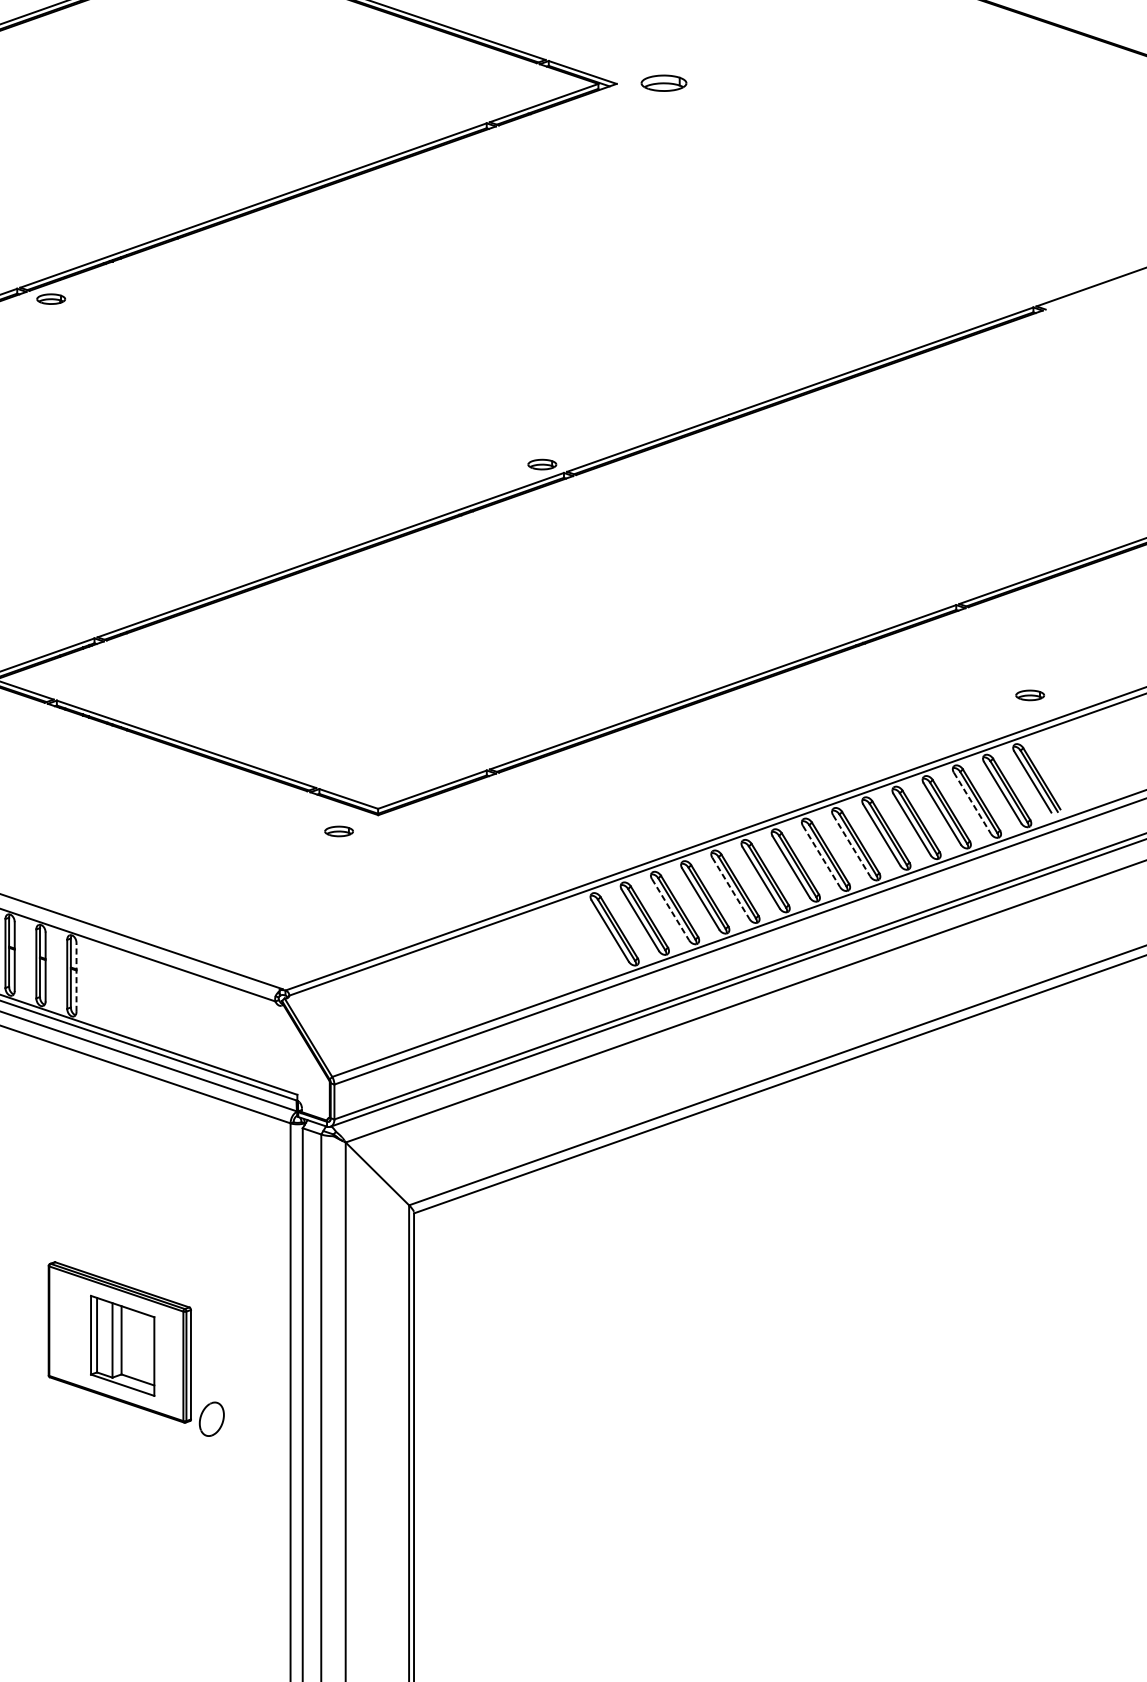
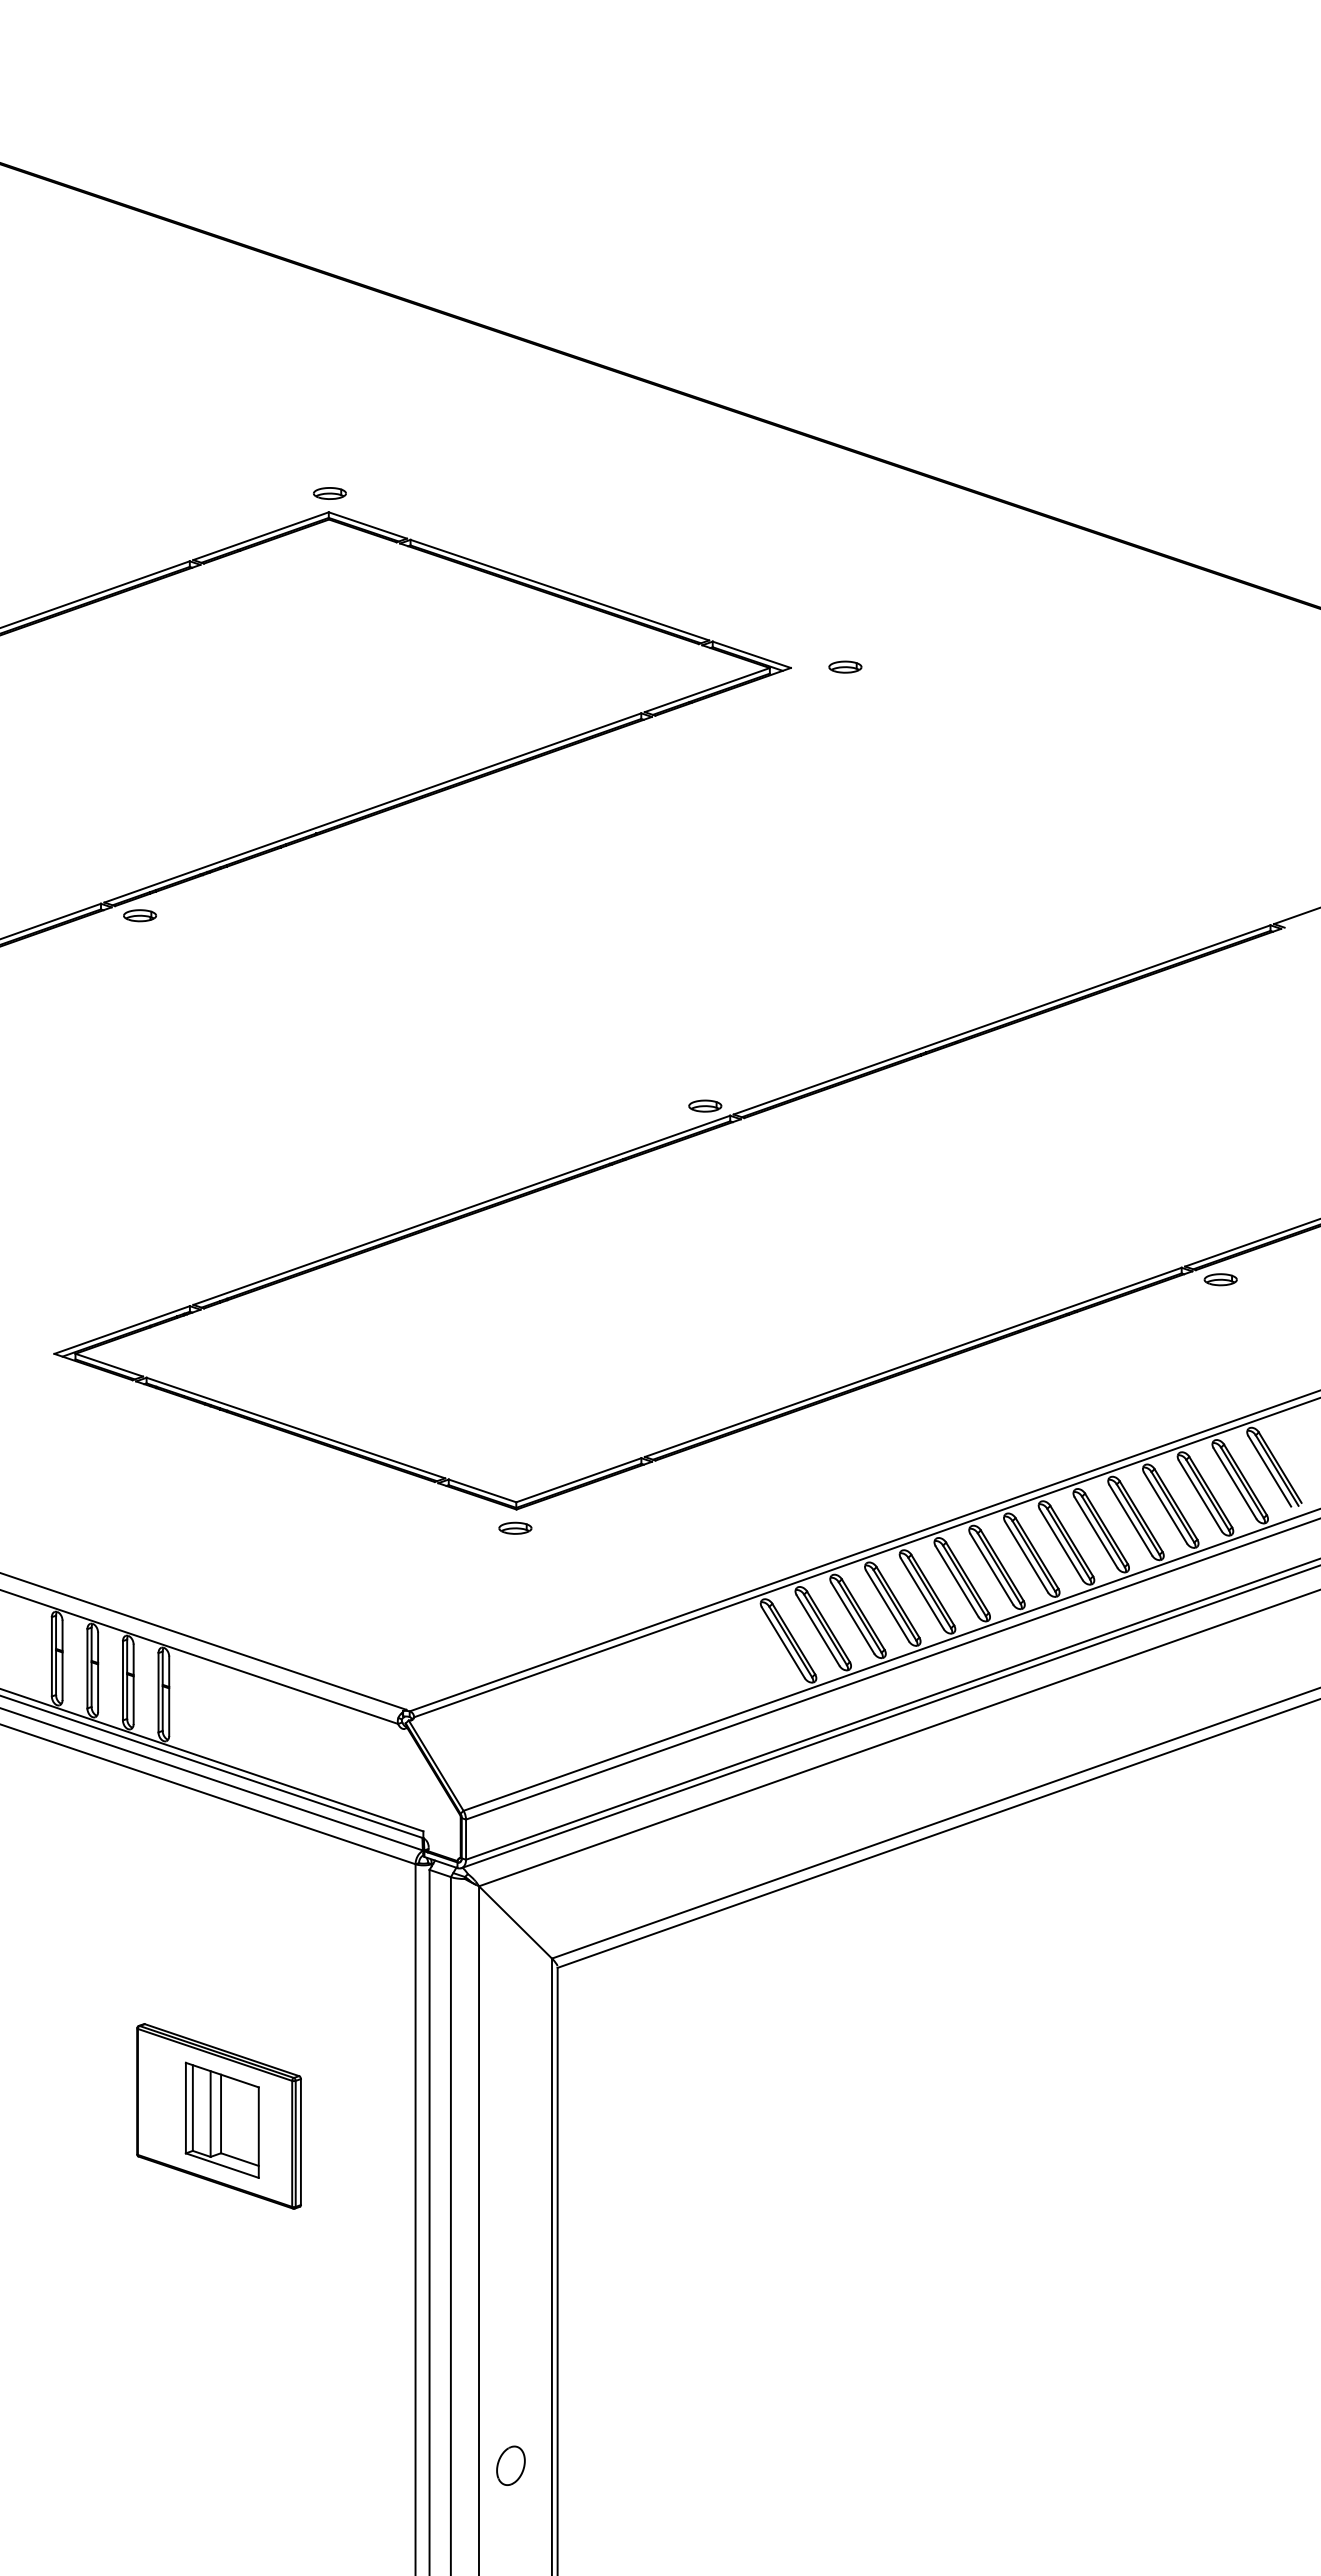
part: (664, 82) -> (845, 666), size x0.62
part: (1029, 695) -> (1220, 1279), moved
line: (972, 803) -> (1200, 1496), dashed -> solid
part: (339, 830) -> (515, 1527), moved
line: (851, 846) -> (1061, 1545), dashed -> solid
line: (821, 856) -> (1026, 1557), dashed -> solid
line: (731, 888) -> (922, 1594), dashed -> solid
line: (671, 909) -> (853, 1618), dashed -> solid
line: (76, 977) -> (169, 1696), dashed -> solid
part: (211, 1419) -> (510, 2465), moved

